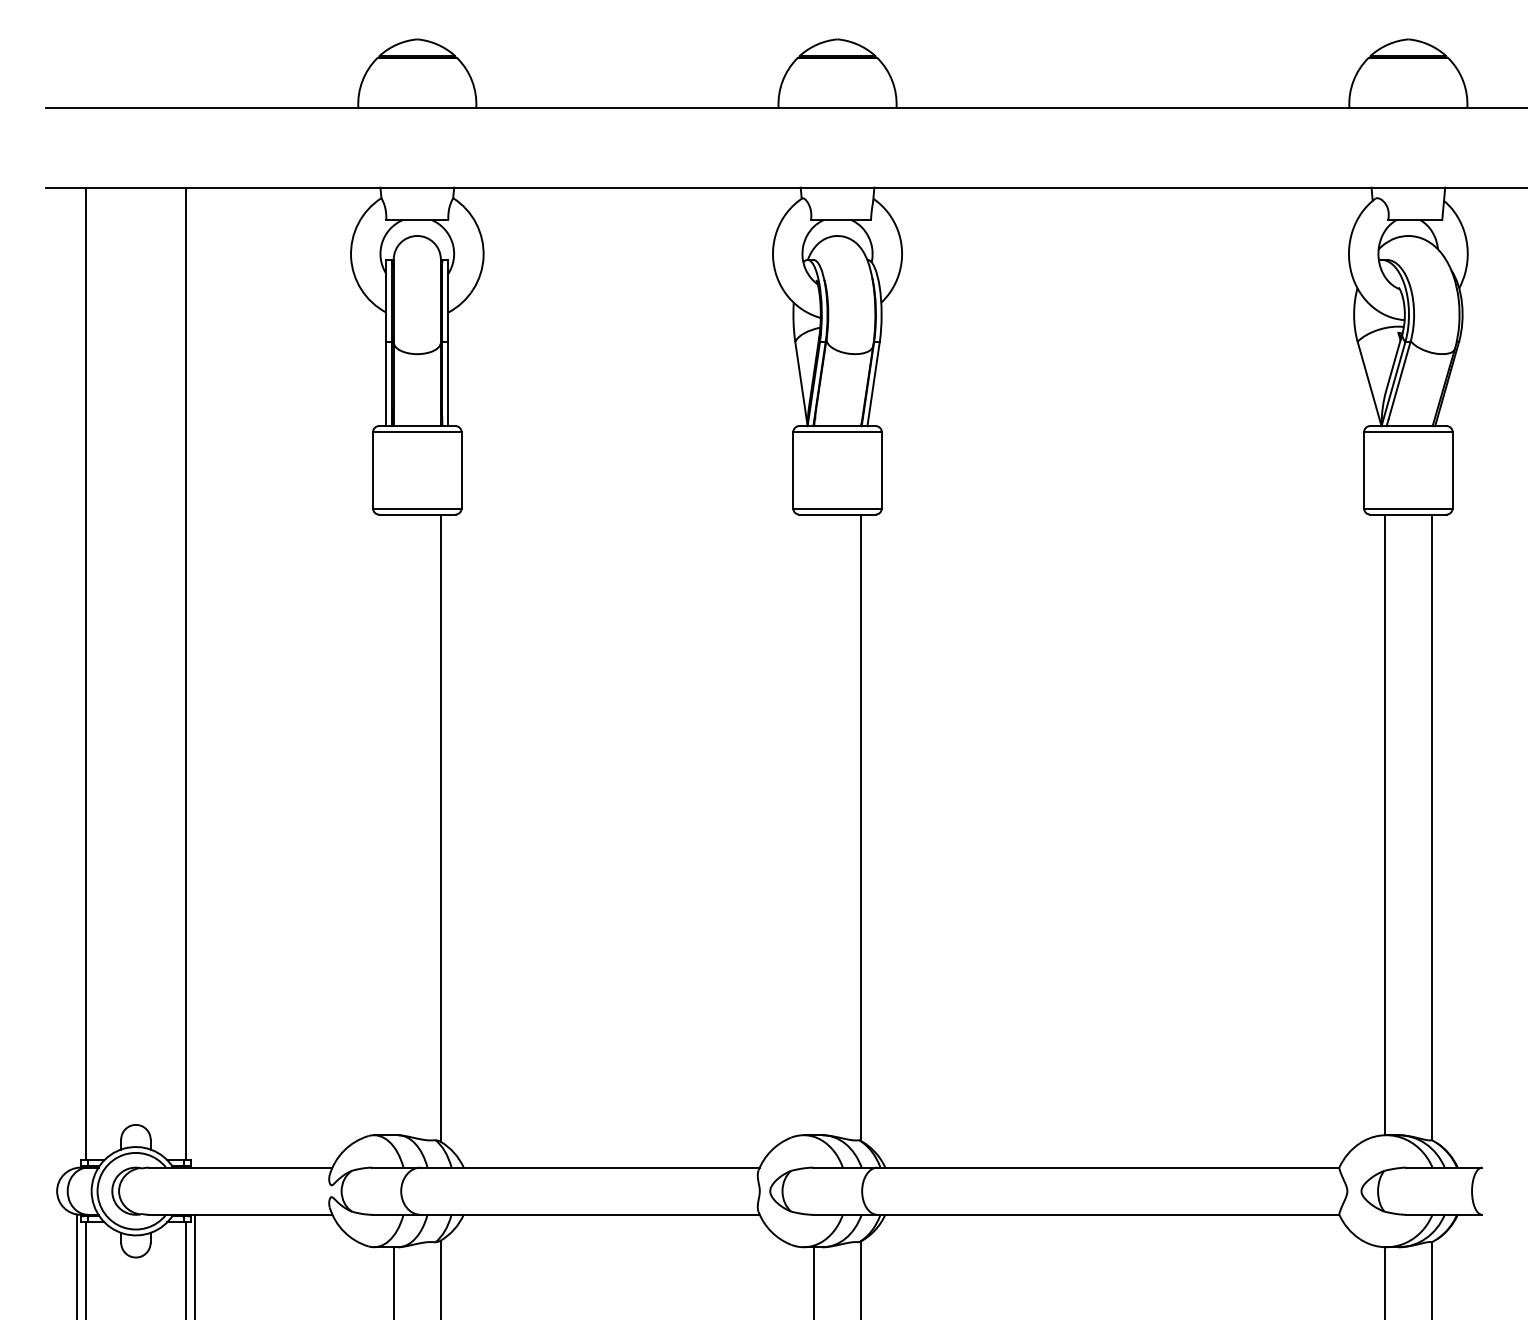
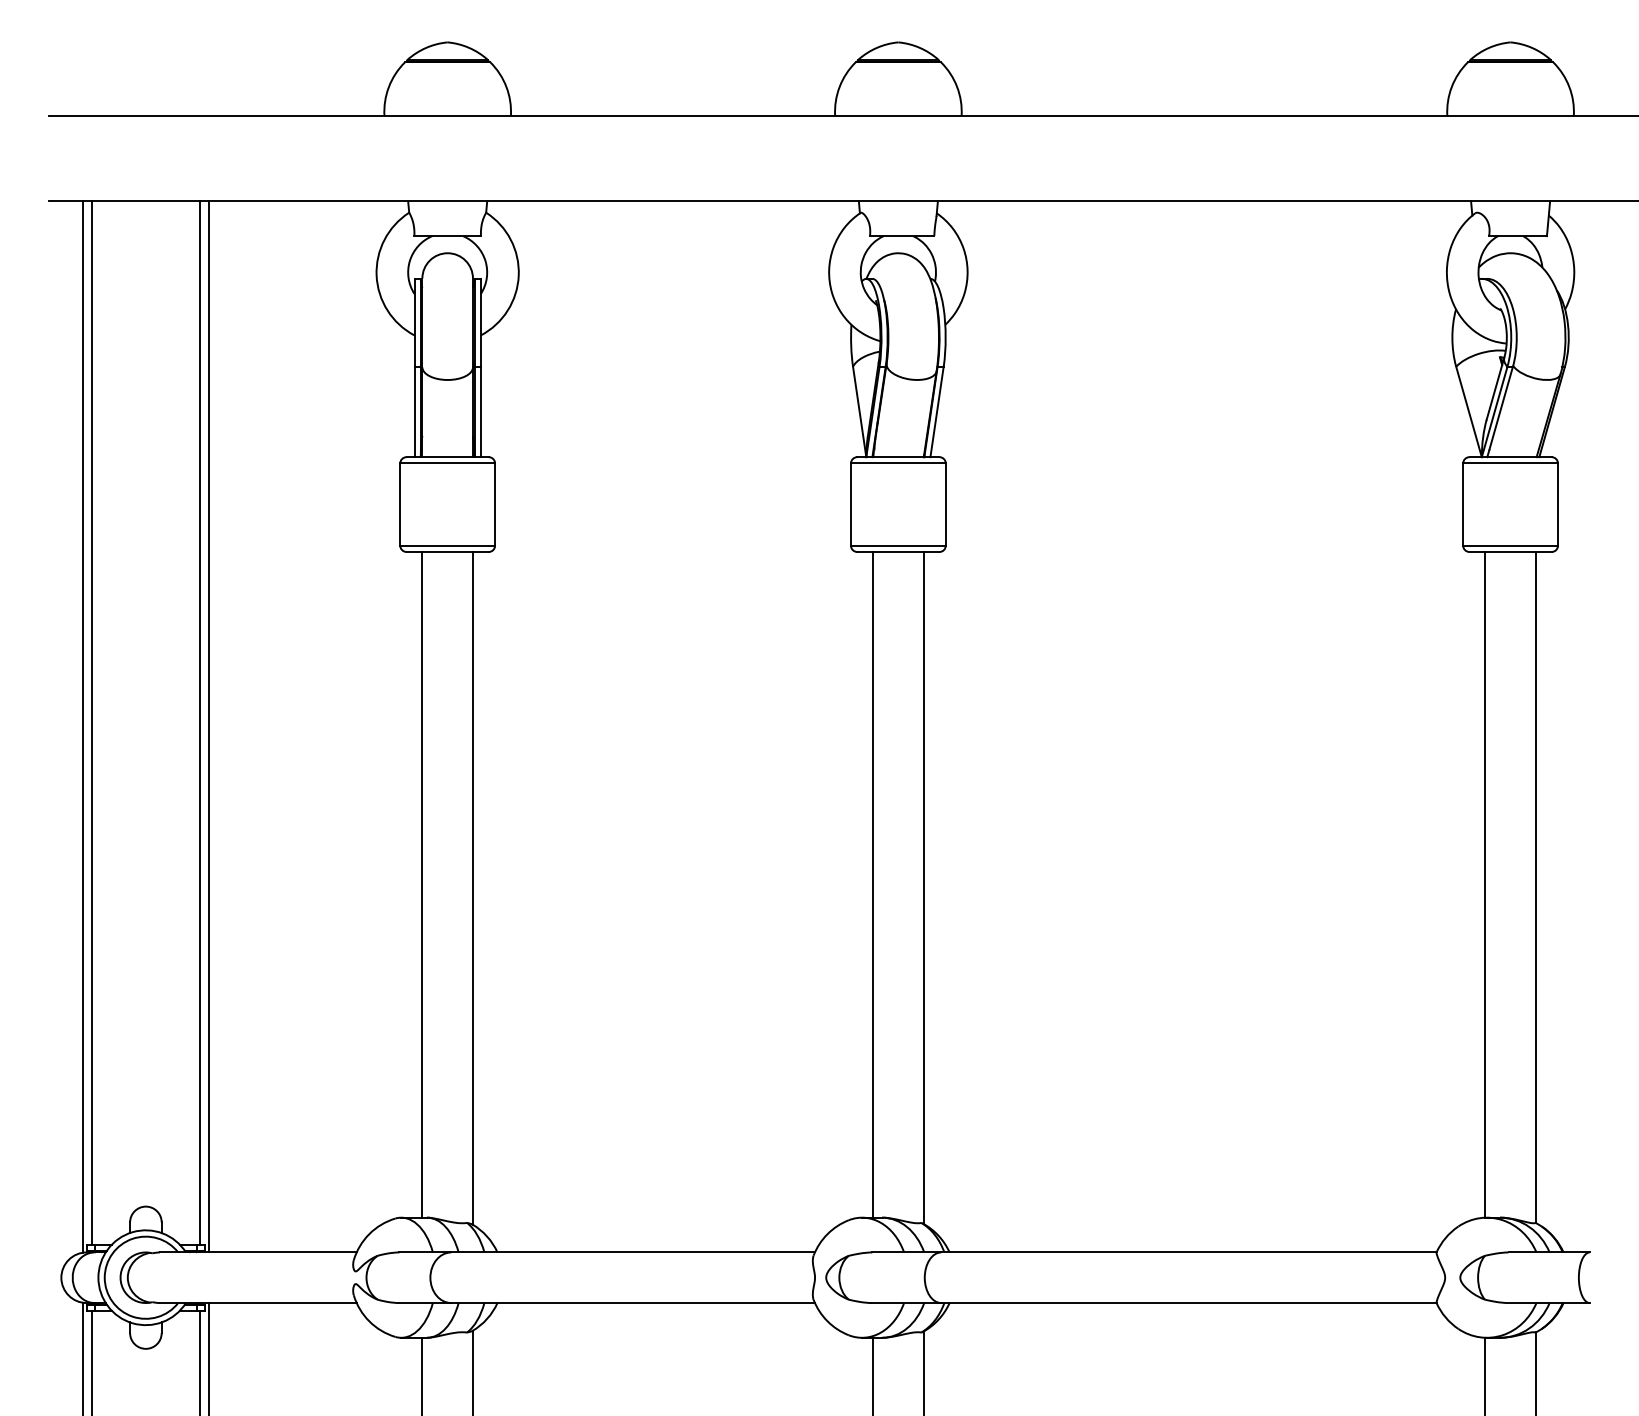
line: (76, 677) -> (82, 726), added
line: (194, 677) -> (208, 726), added
line: (393, 824) -> (422, 884), added
line: (813, 824) -> (872, 884), added

